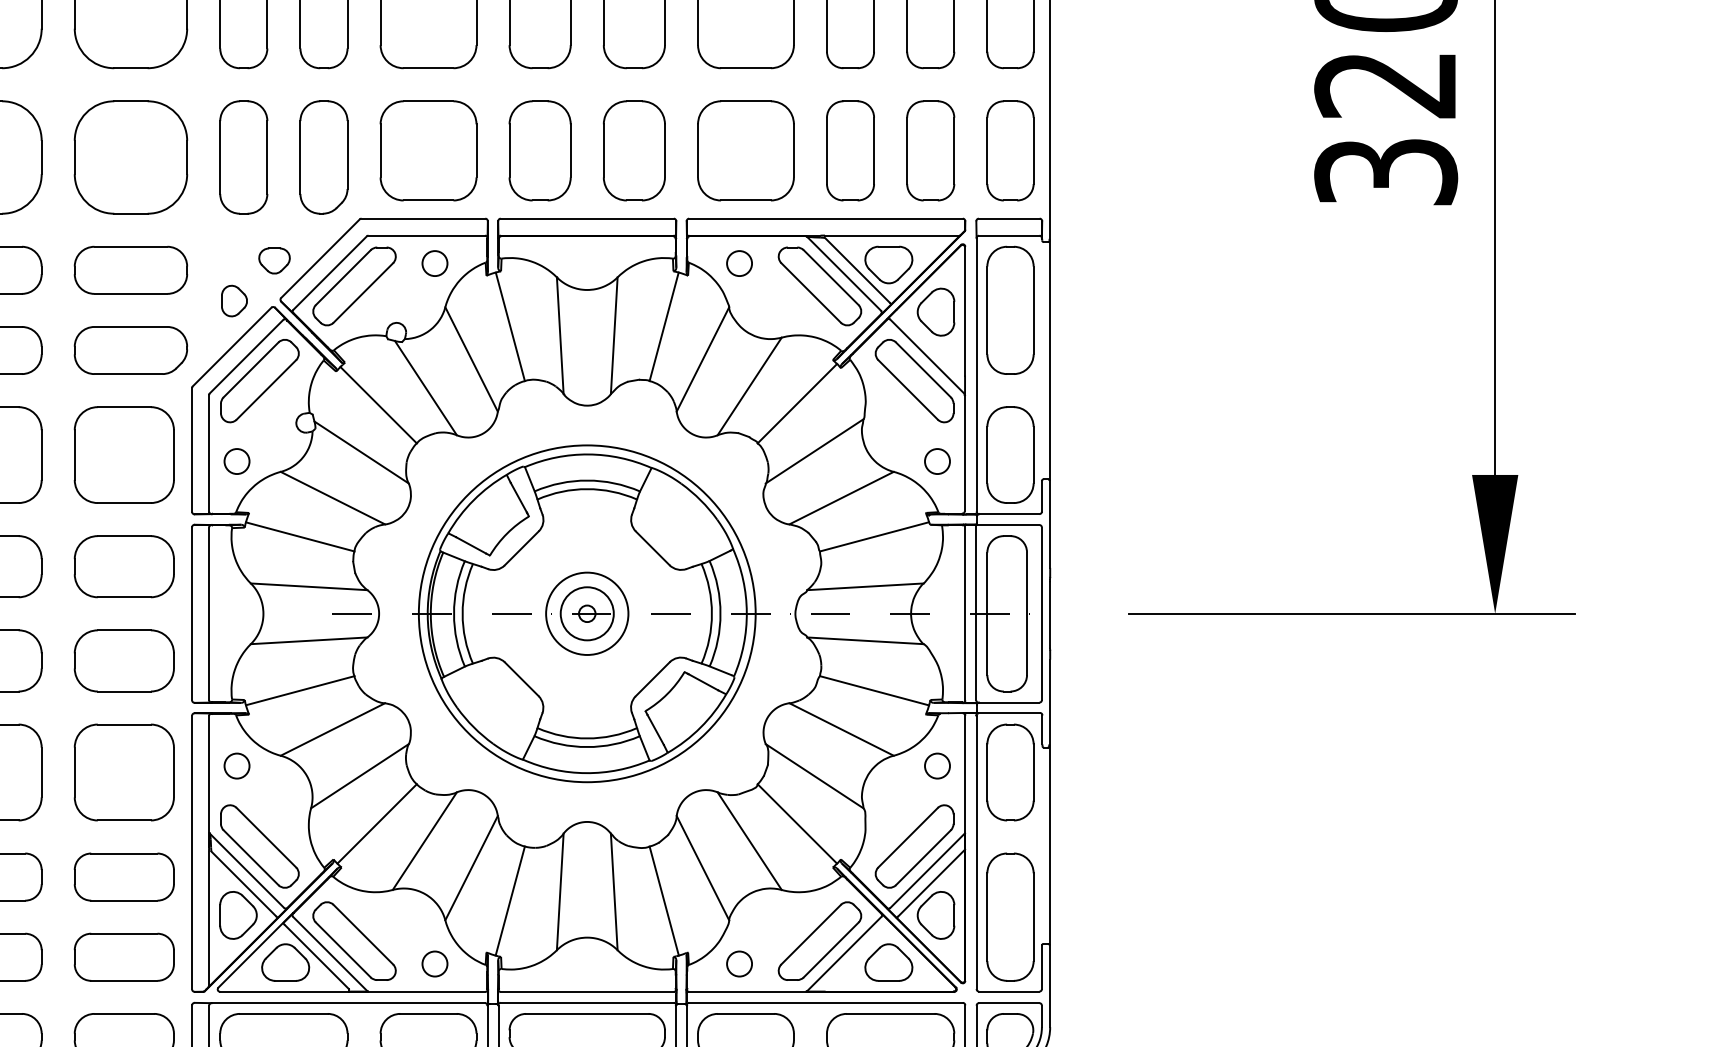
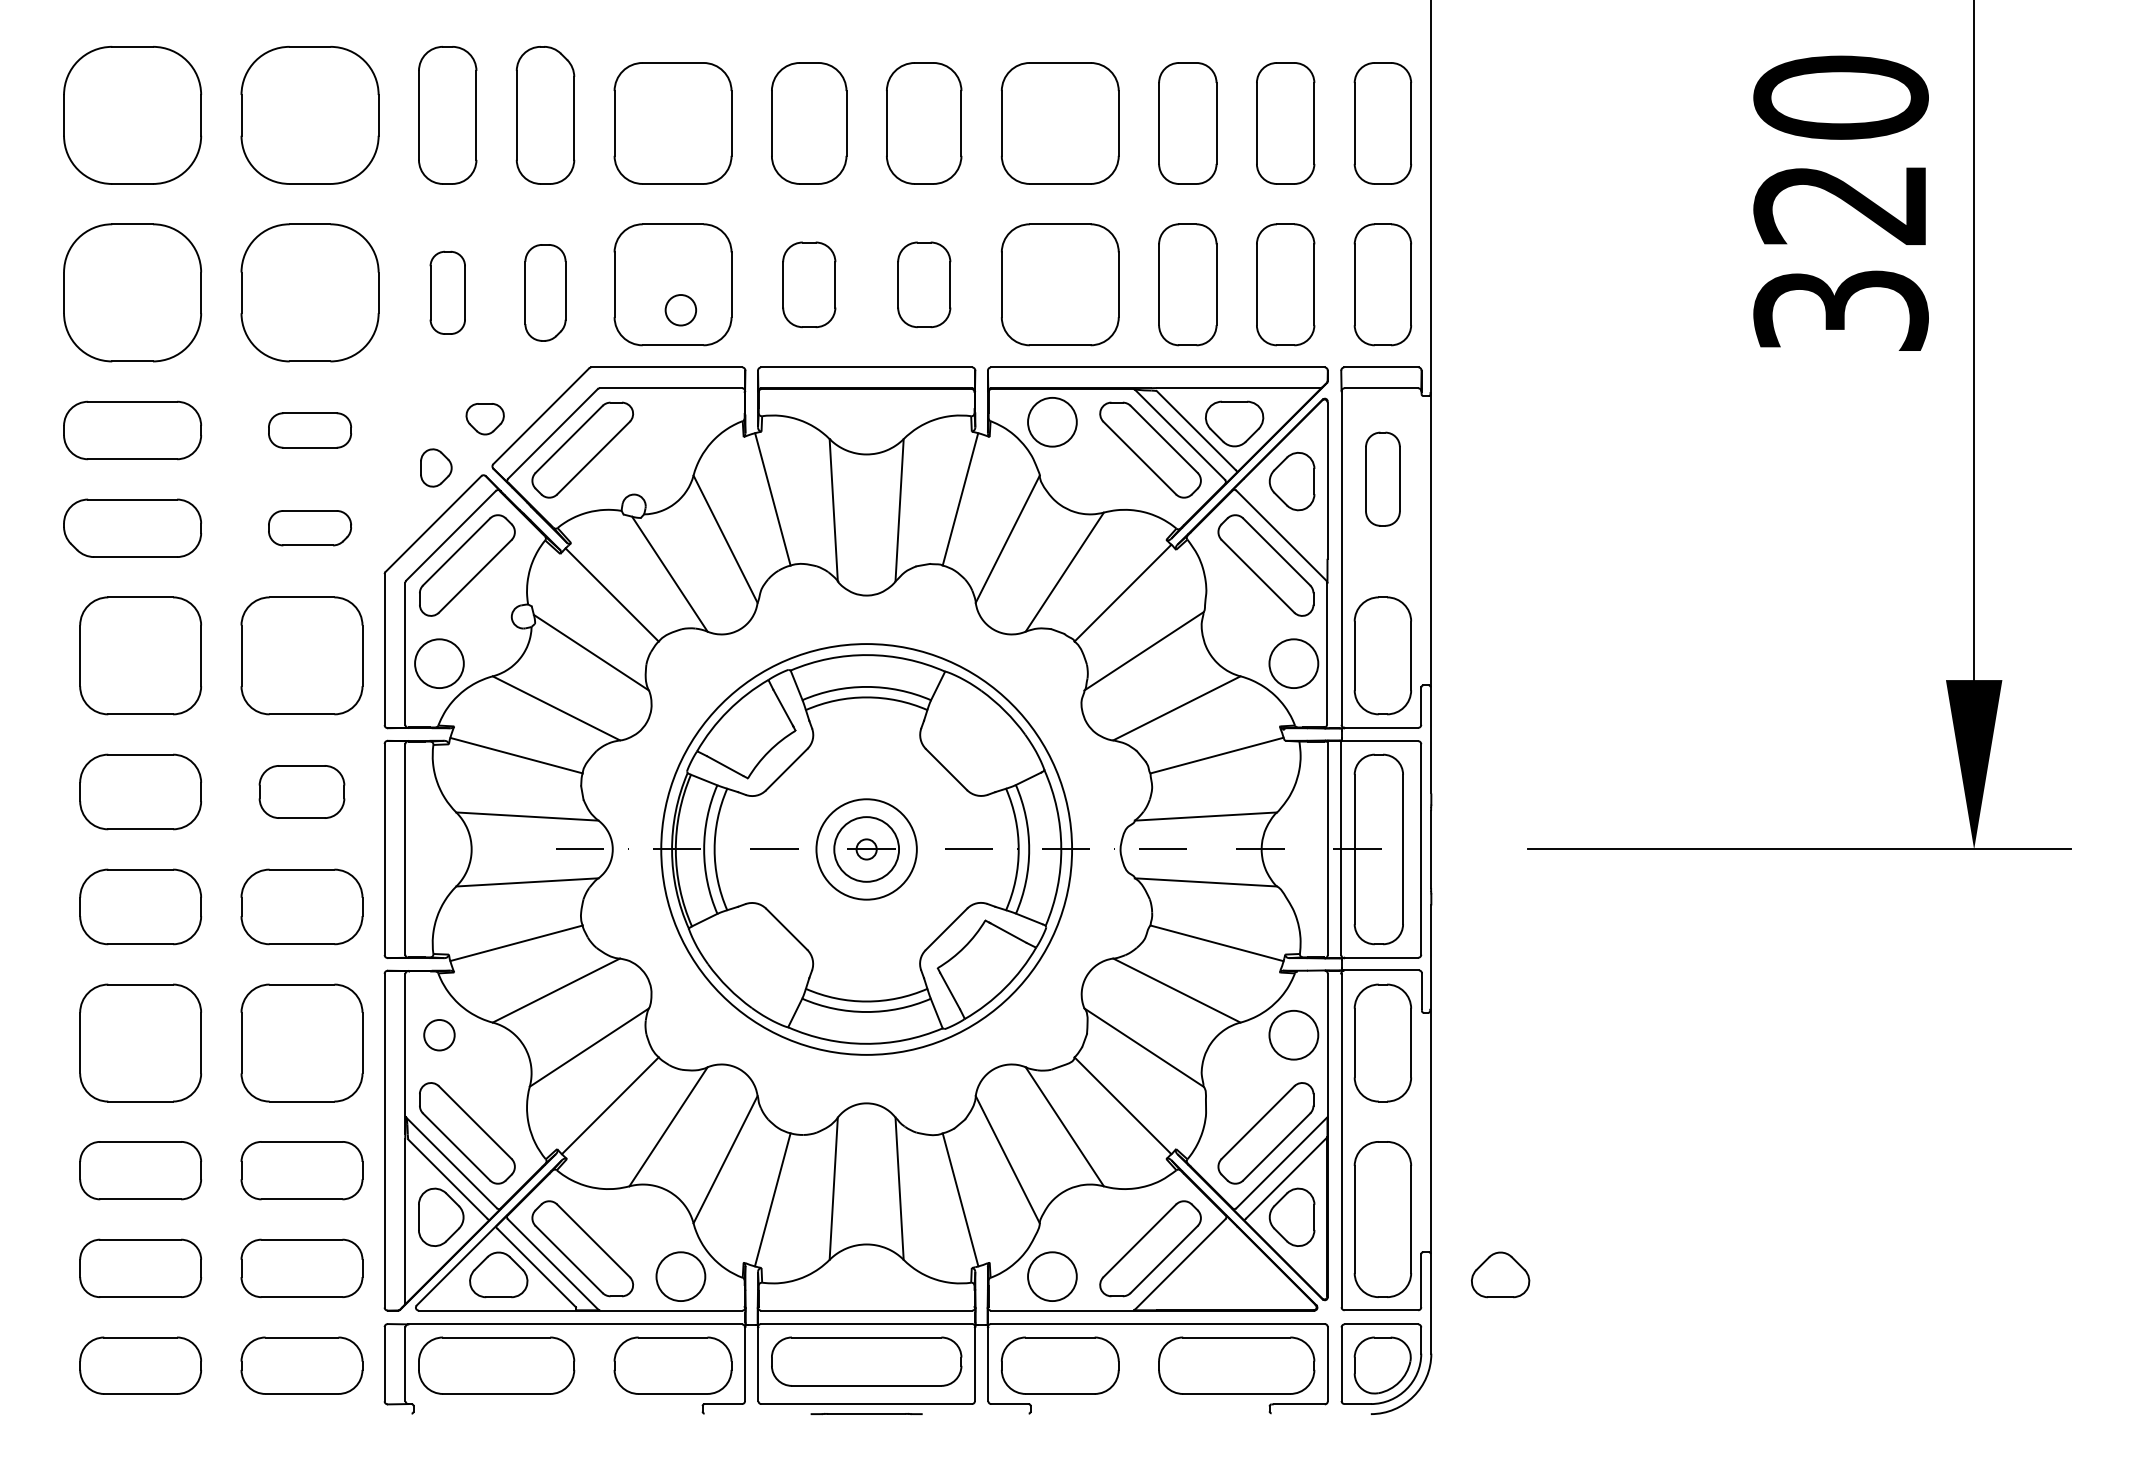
part: (540, 150) -> (809, 284), size x0.7
part: (634, 150) -> (924, 284), size x0.7
part: (243, 157) -> (447, 292), size x0.6
part: (323, 157) -> (545, 292), size x0.7
circle: (434, 263) -> (680, 310), moved
circle: (739, 263) -> (1052, 422), size x1.6
part: (130, 270) -> (309, 430), size x0.6
part: (1010, 309) -> (1382, 478), size x0.6
part: (130, 349) -> (309, 527), size x0.6
circle: (237, 461) -> (439, 663), size x1.6
circle: (937, 461) -> (1293, 663), size x1.6
part: (123, 566) -> (301, 791), size x0.7
circle: (937, 765) -> (1293, 1034), size x1.6
part: (888, 962) -> (1500, 1274), moved
circle: (434, 963) -> (680, 1276), size x1.6
circle: (739, 963) -> (1052, 1276), size x1.6

